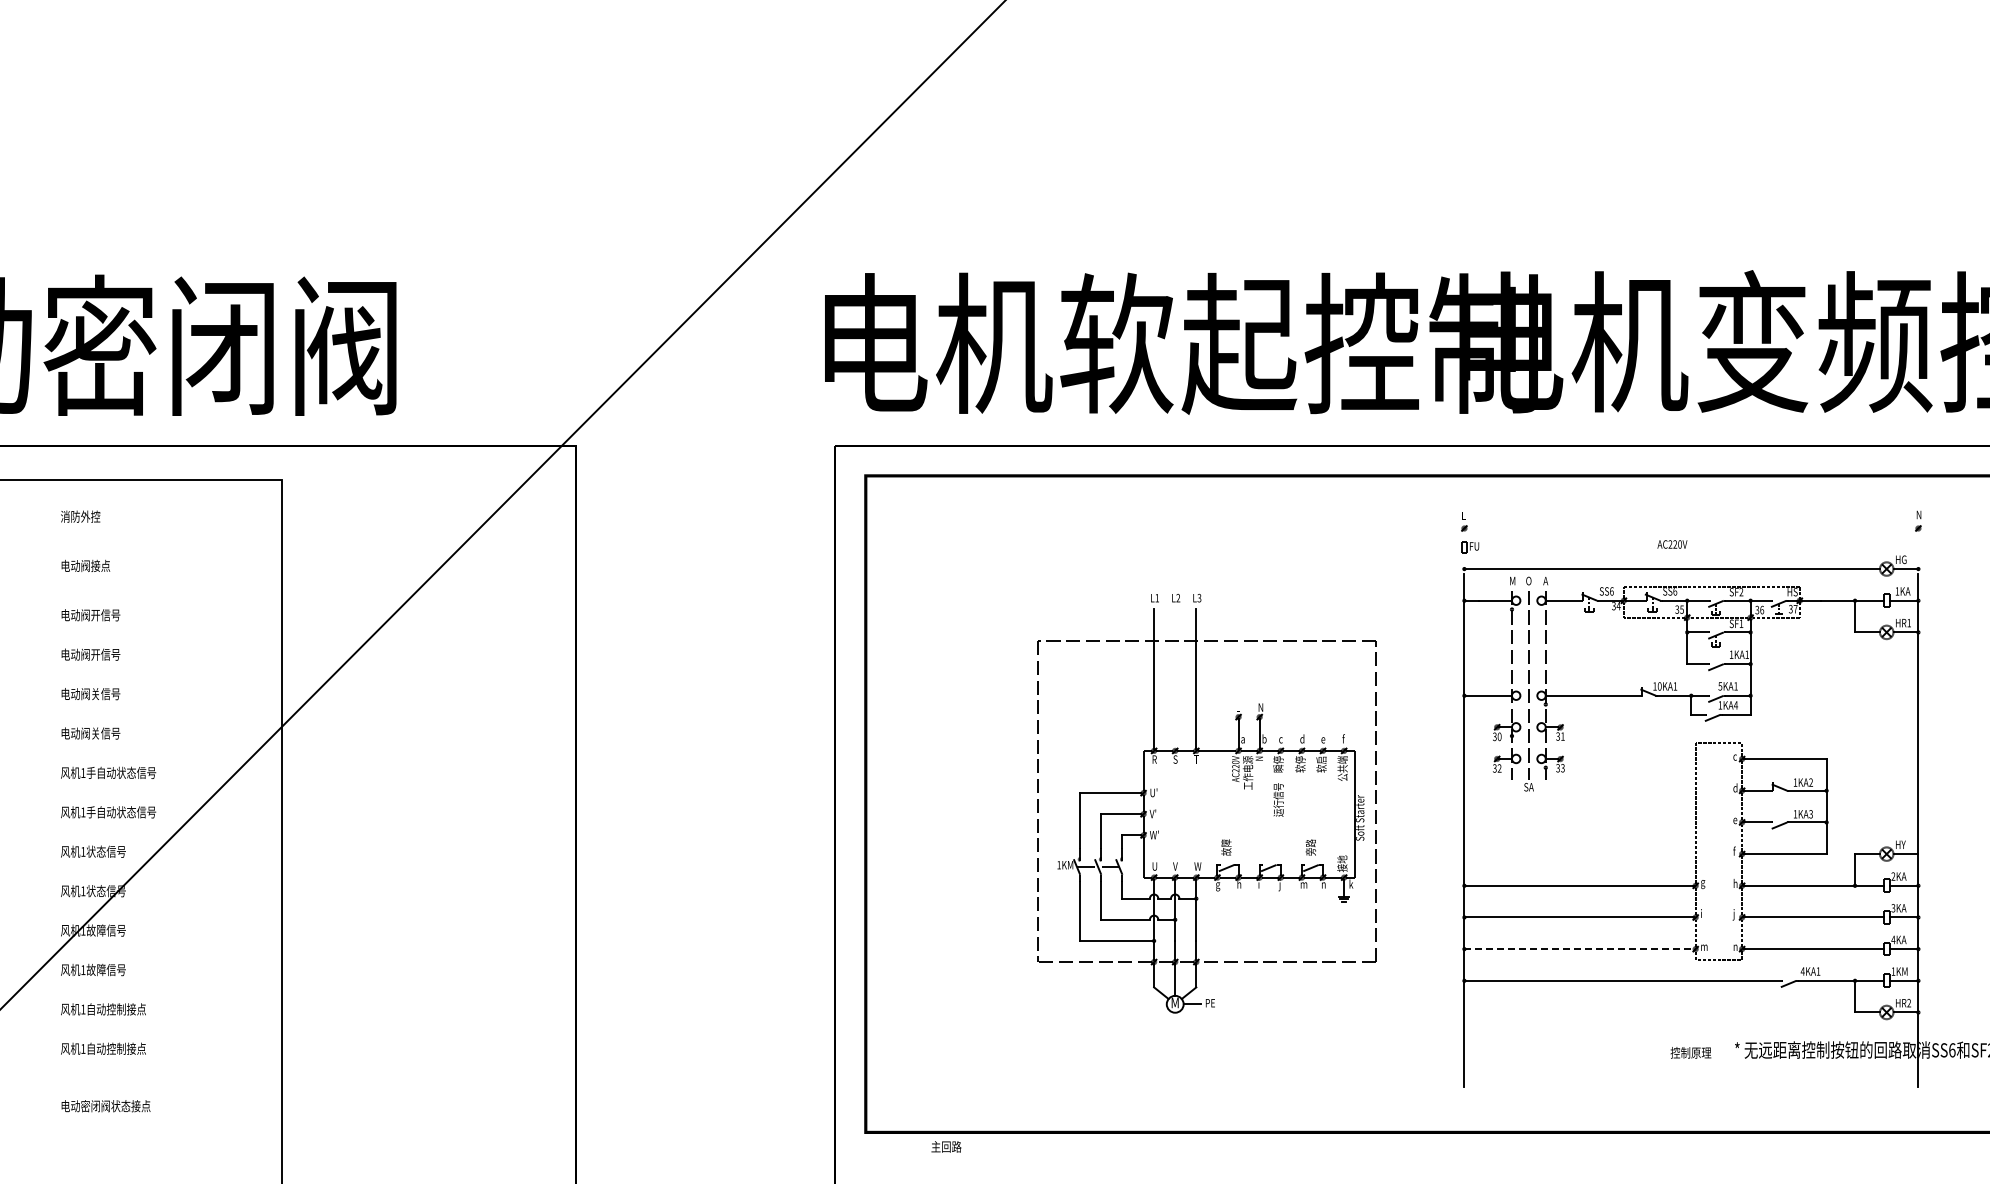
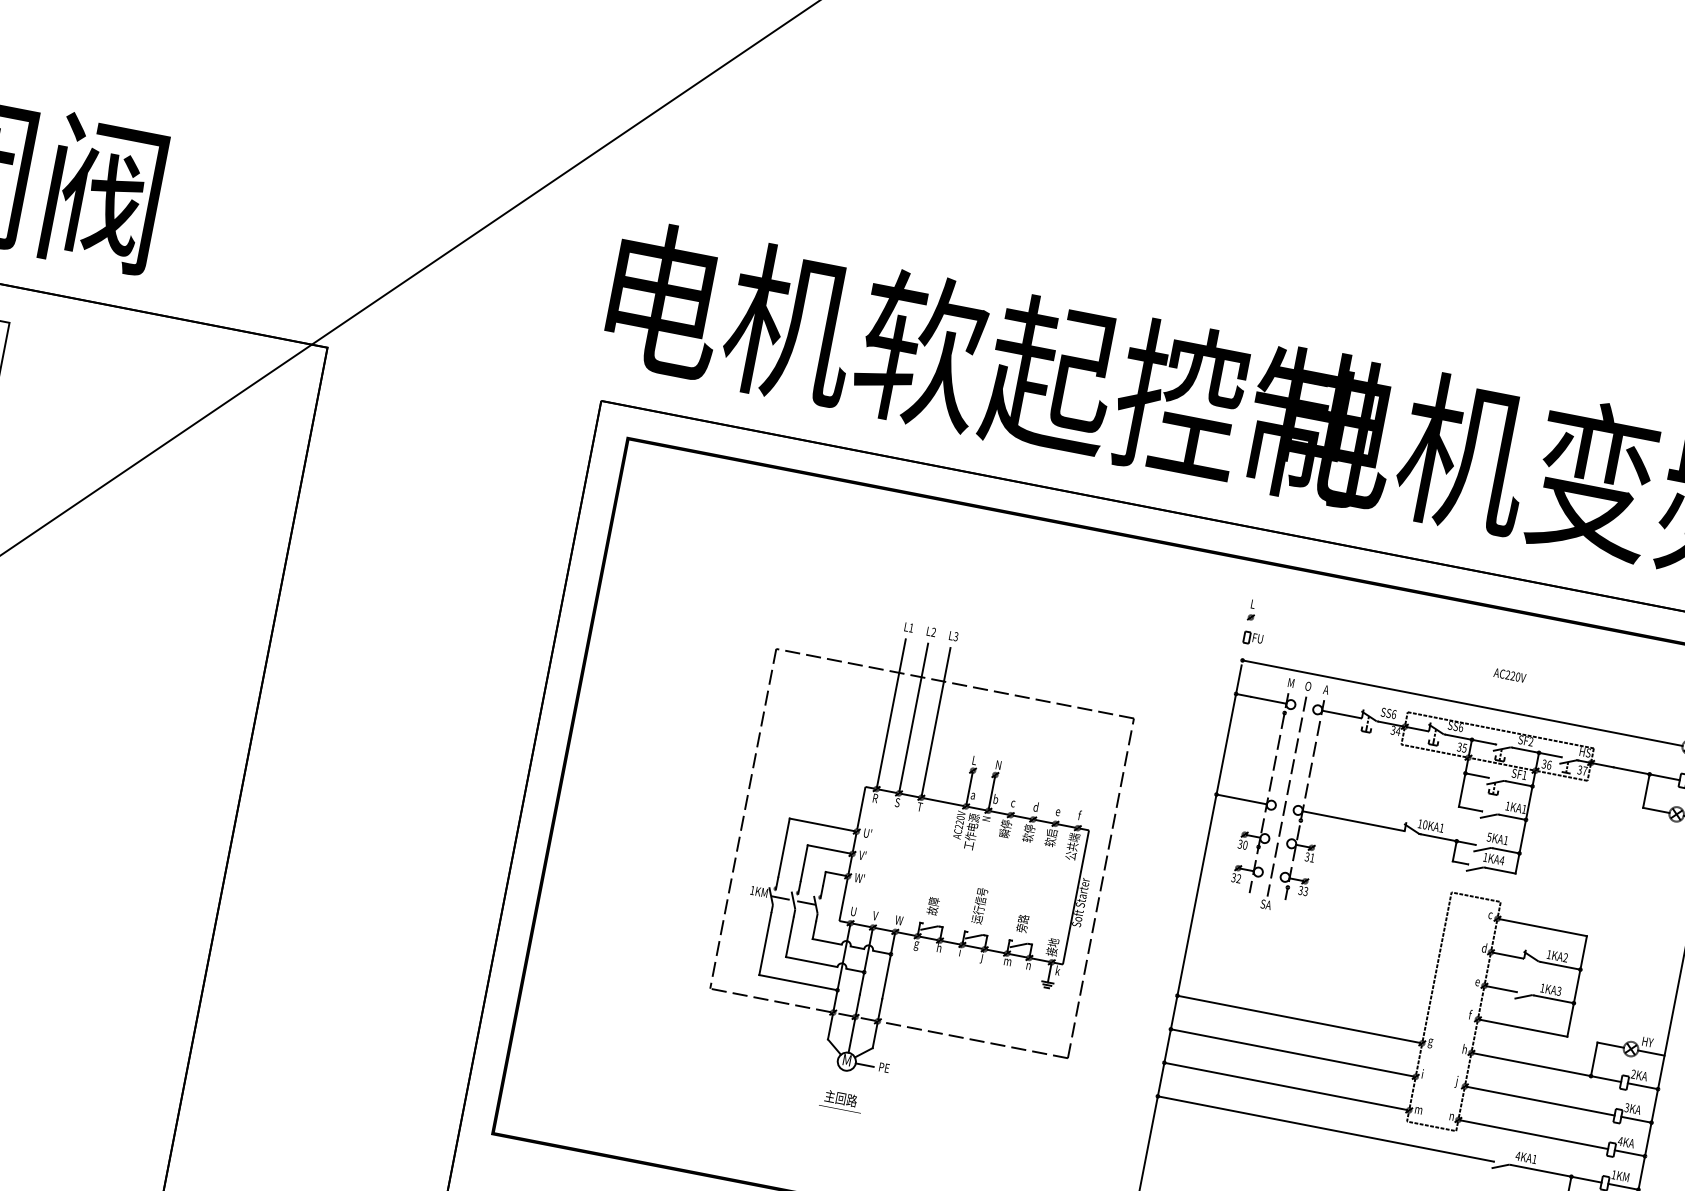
text: (1672, 544) -> (1510, 675), moved
line: (1175, 678) -> (914, 716), added
text: (1278, 799) -> (979, 905), moved
line: (1578, 949) -> (1285, 1086), dashed -> solid
text: (946, 1146) -> (841, 1098), moved

